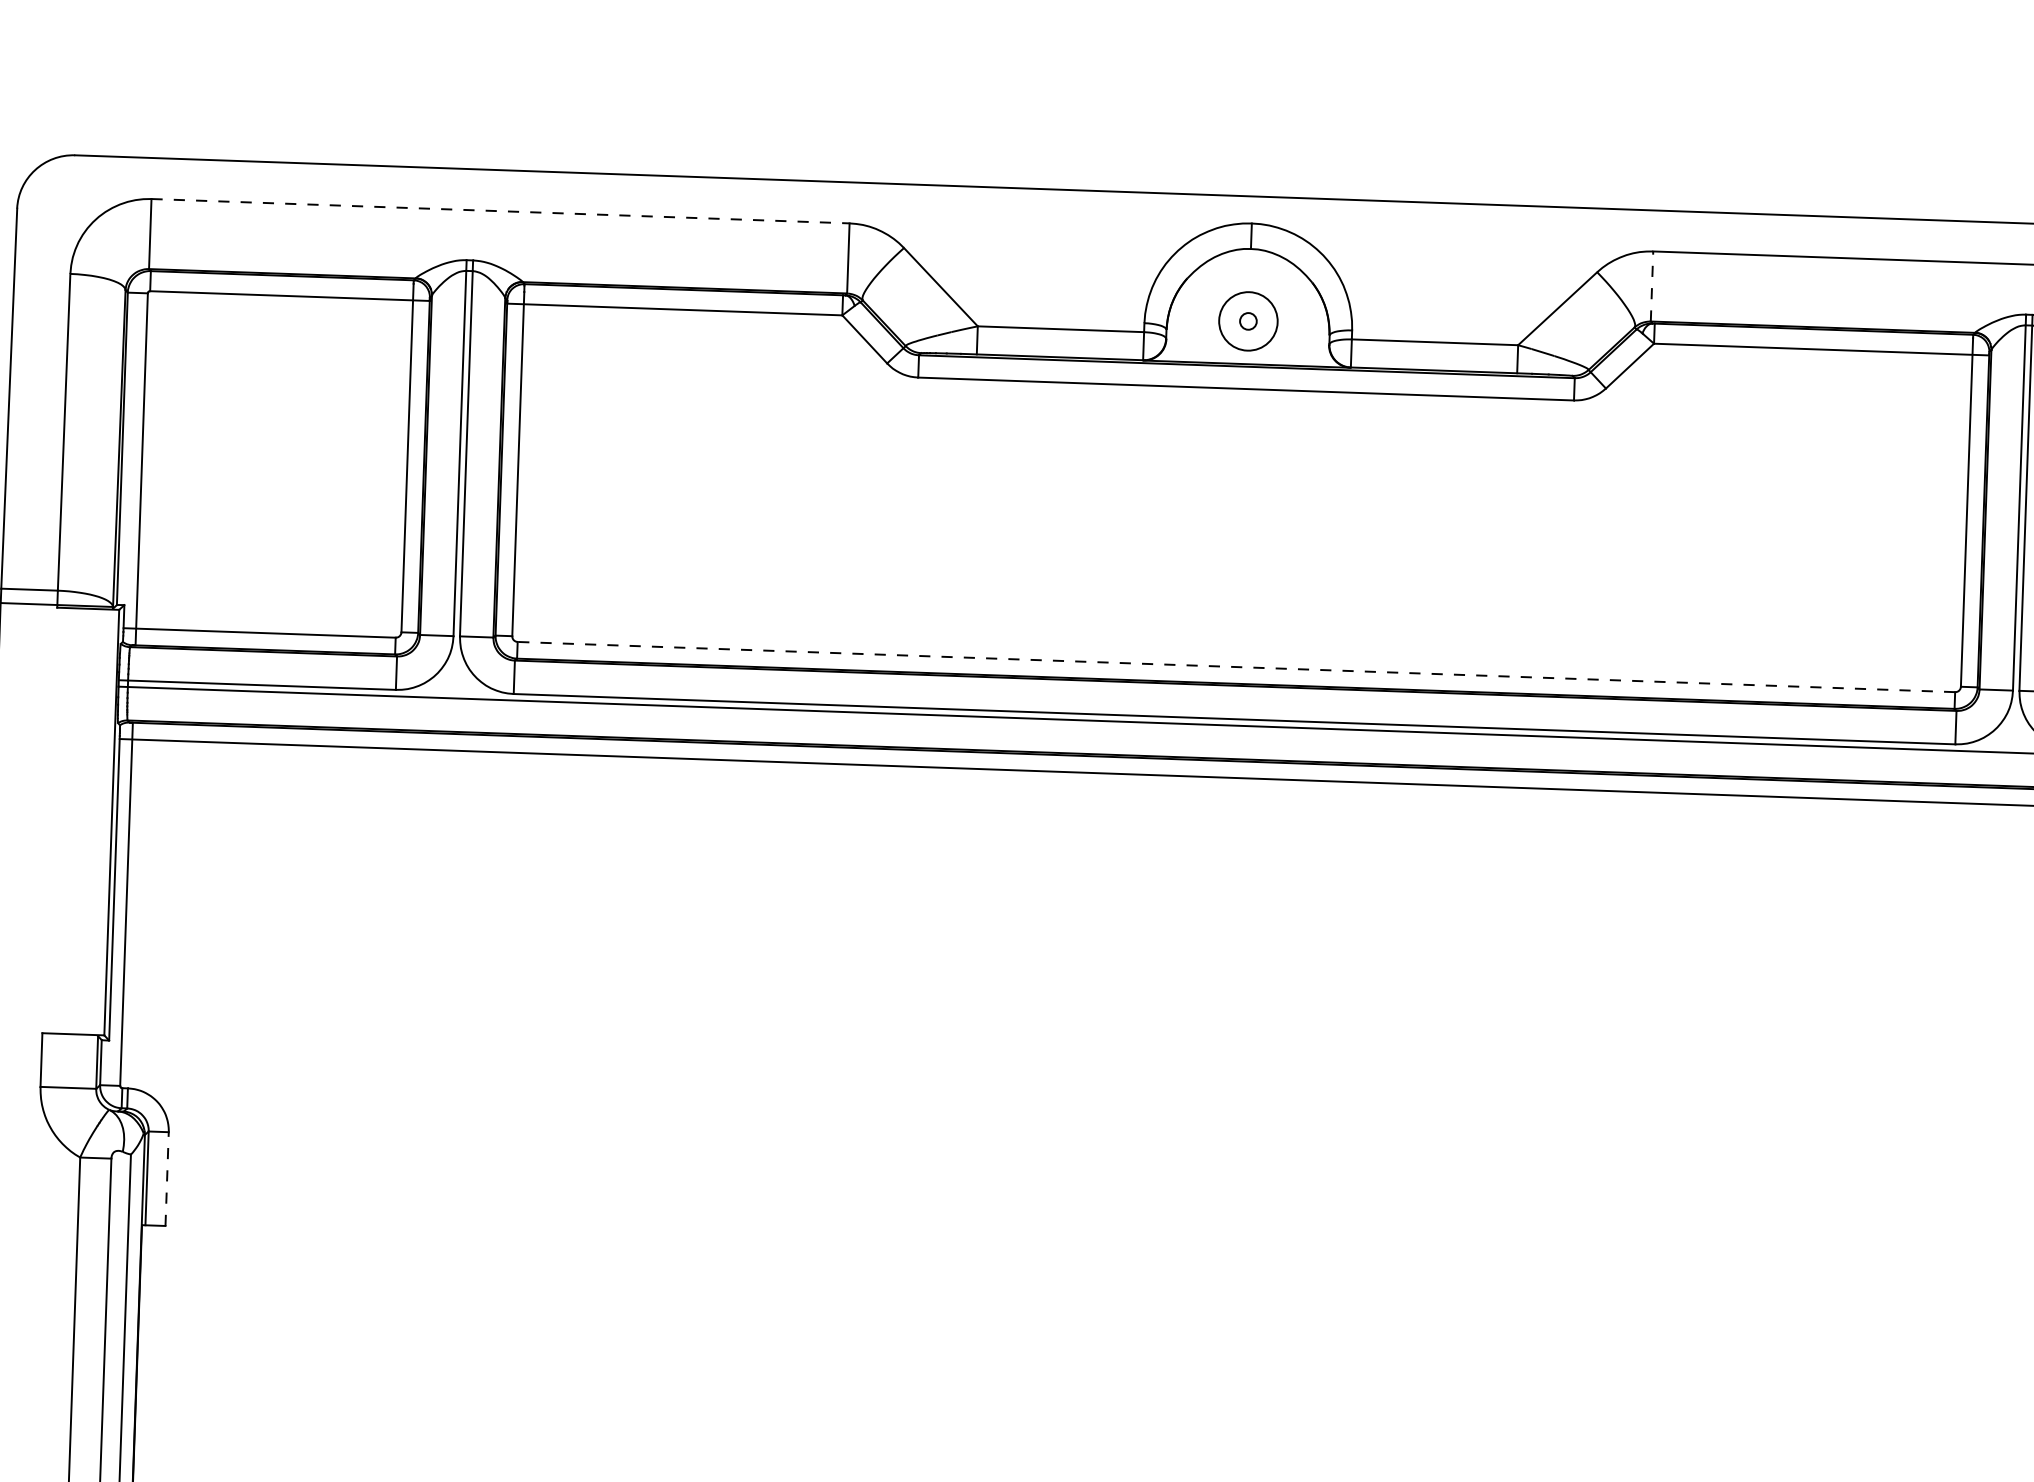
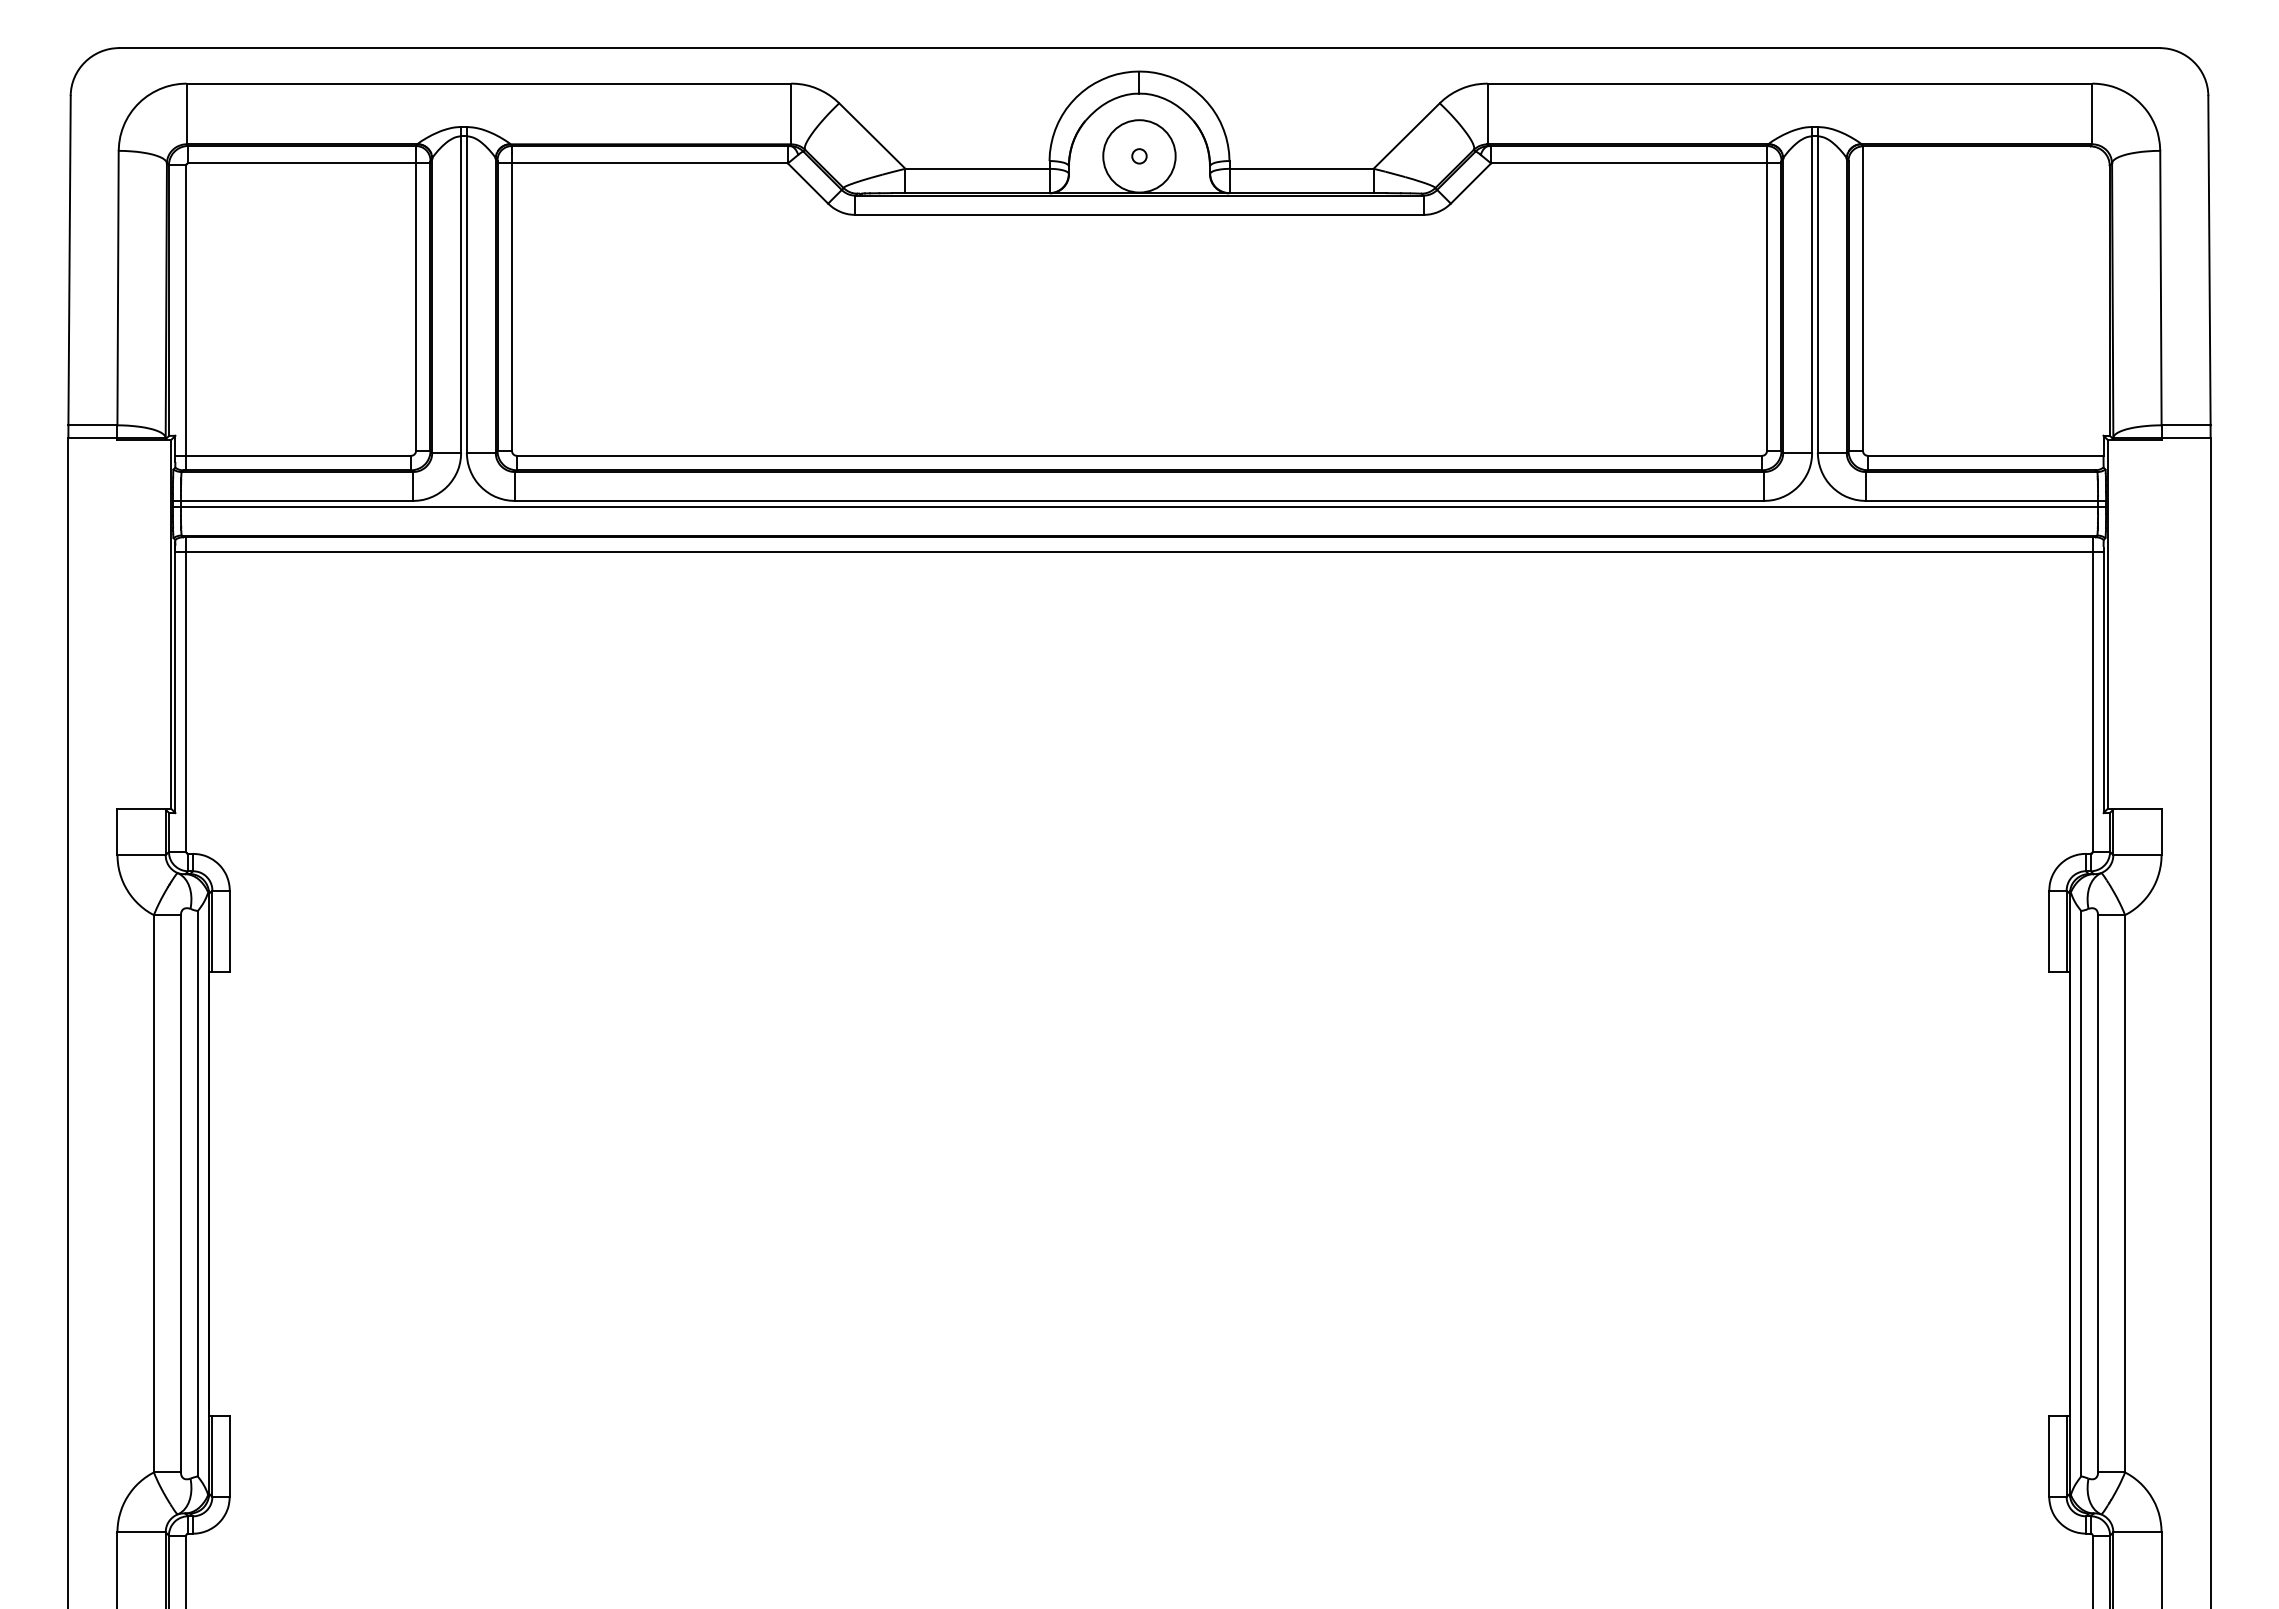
line: (501, 211) -> (489, 83), dashed -> solid
line: (1651, 285) -> (1487, 113), dashed -> solid
circle: (1248, 321) -> (1139, 156), size x1.43
line: (1236, 666) -> (1139, 455), dashed -> solid
line: (166, 1179) -> (229, 931), dashed -> solid

